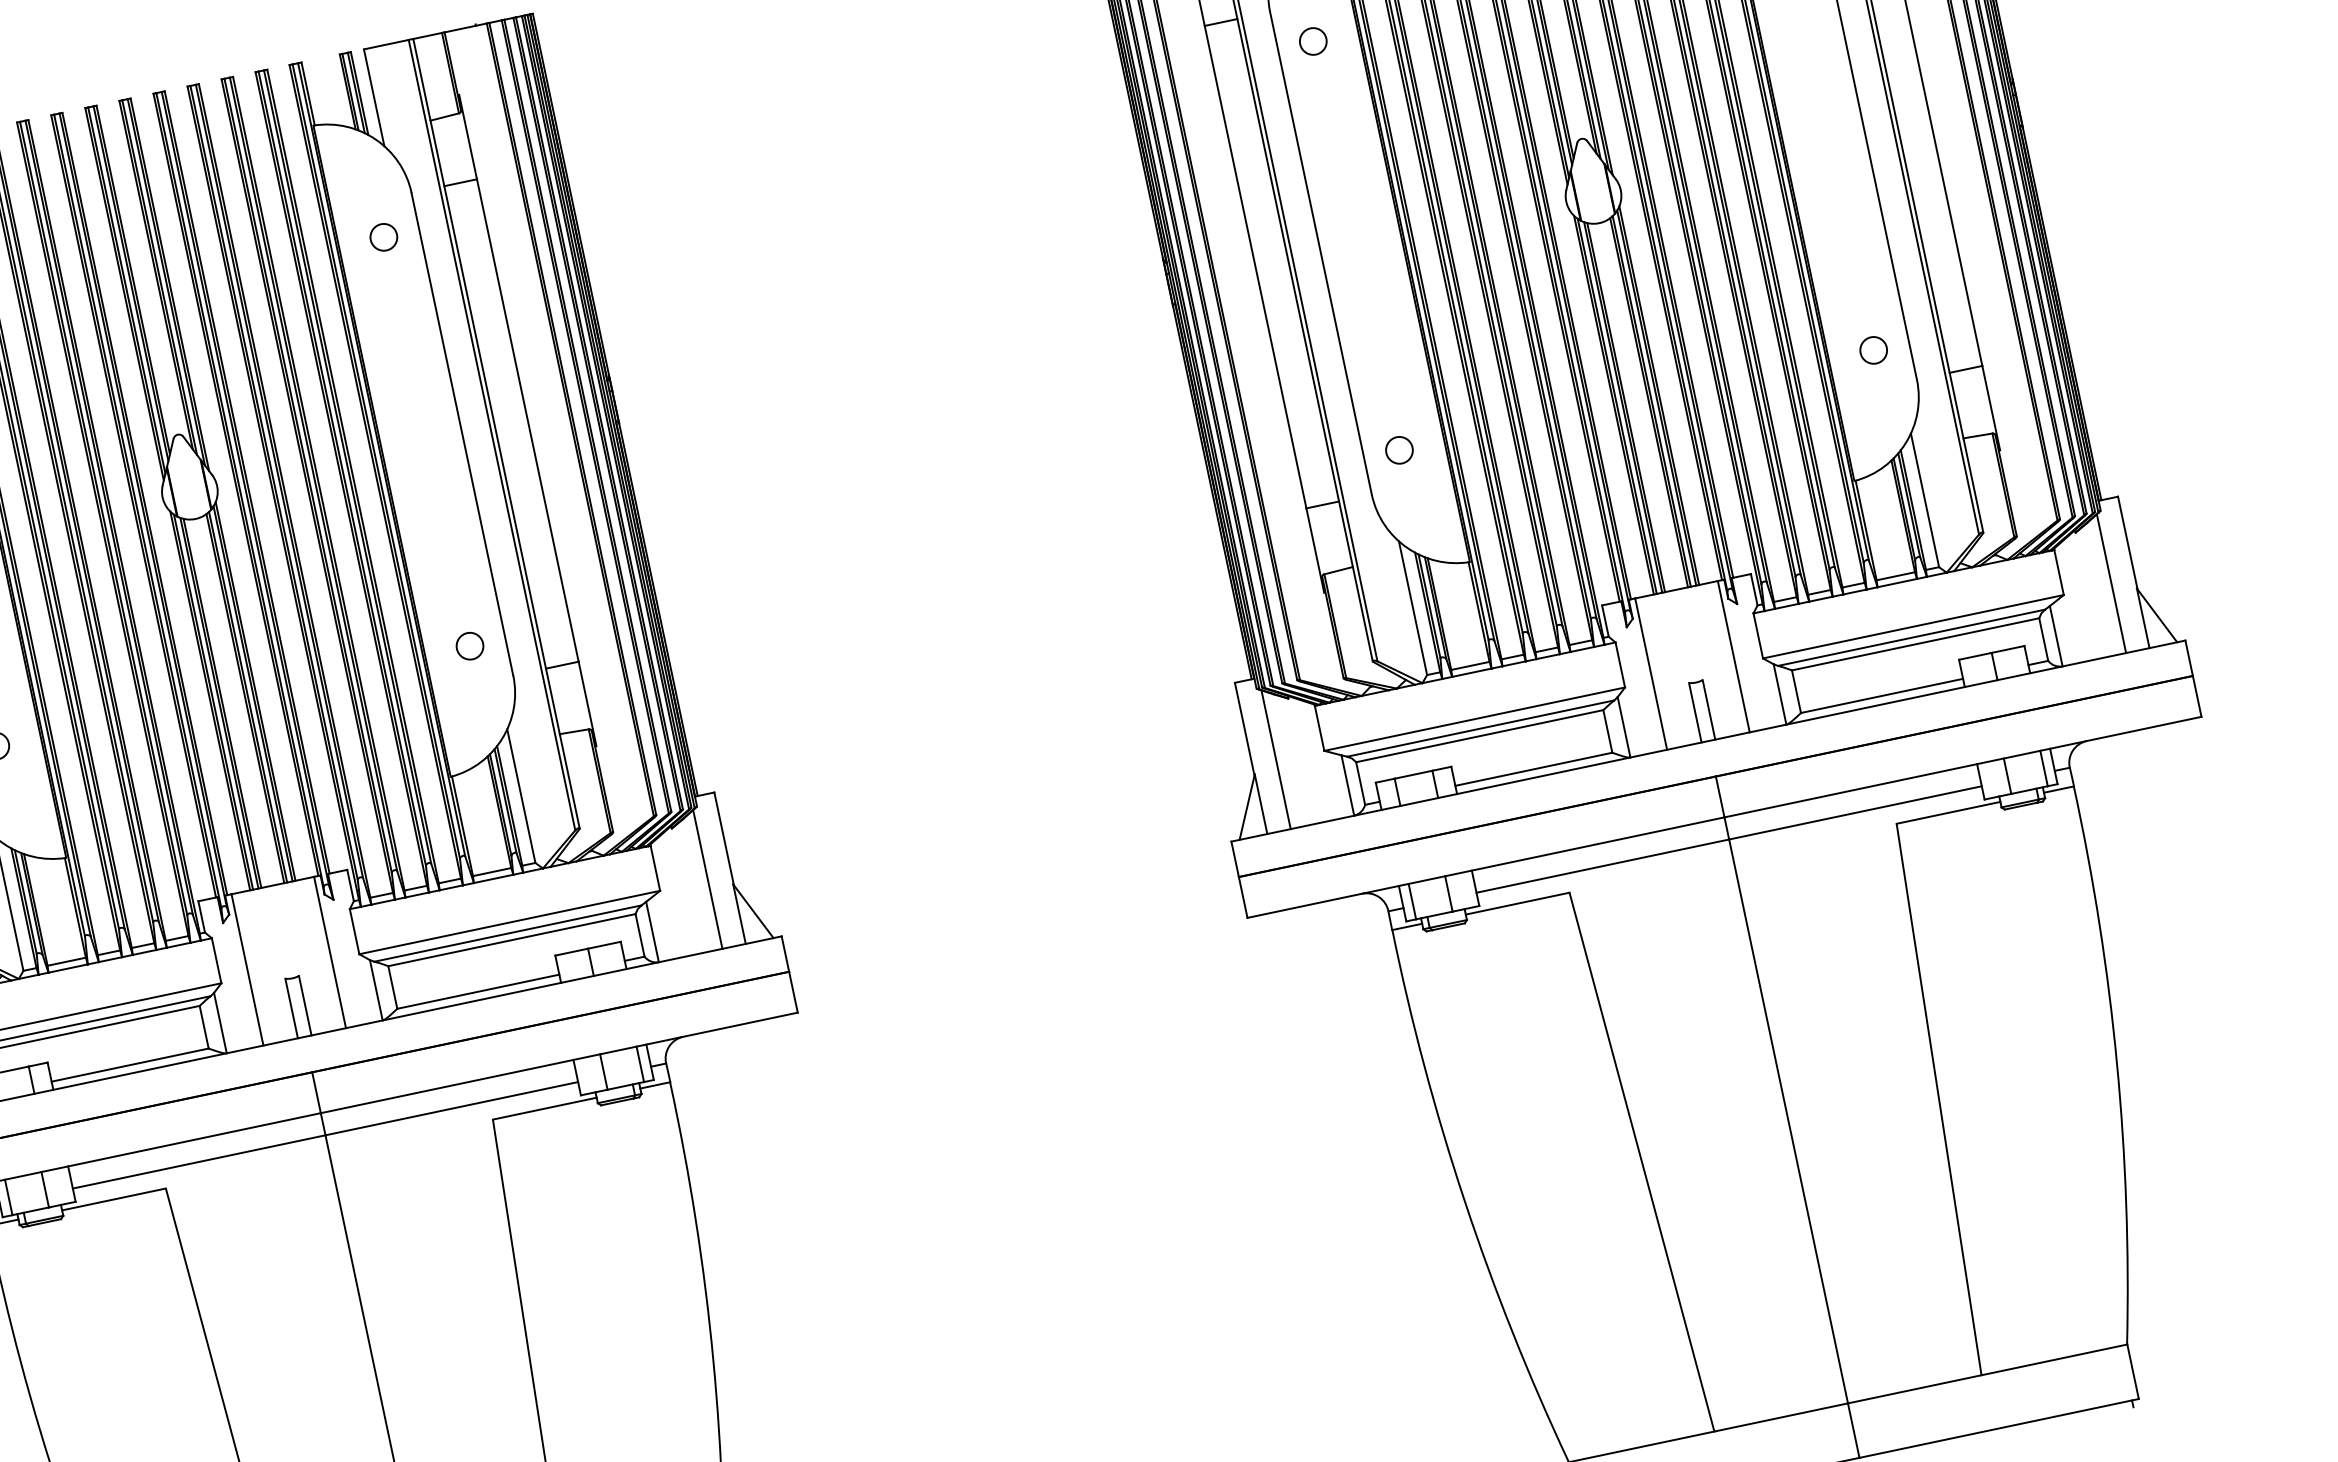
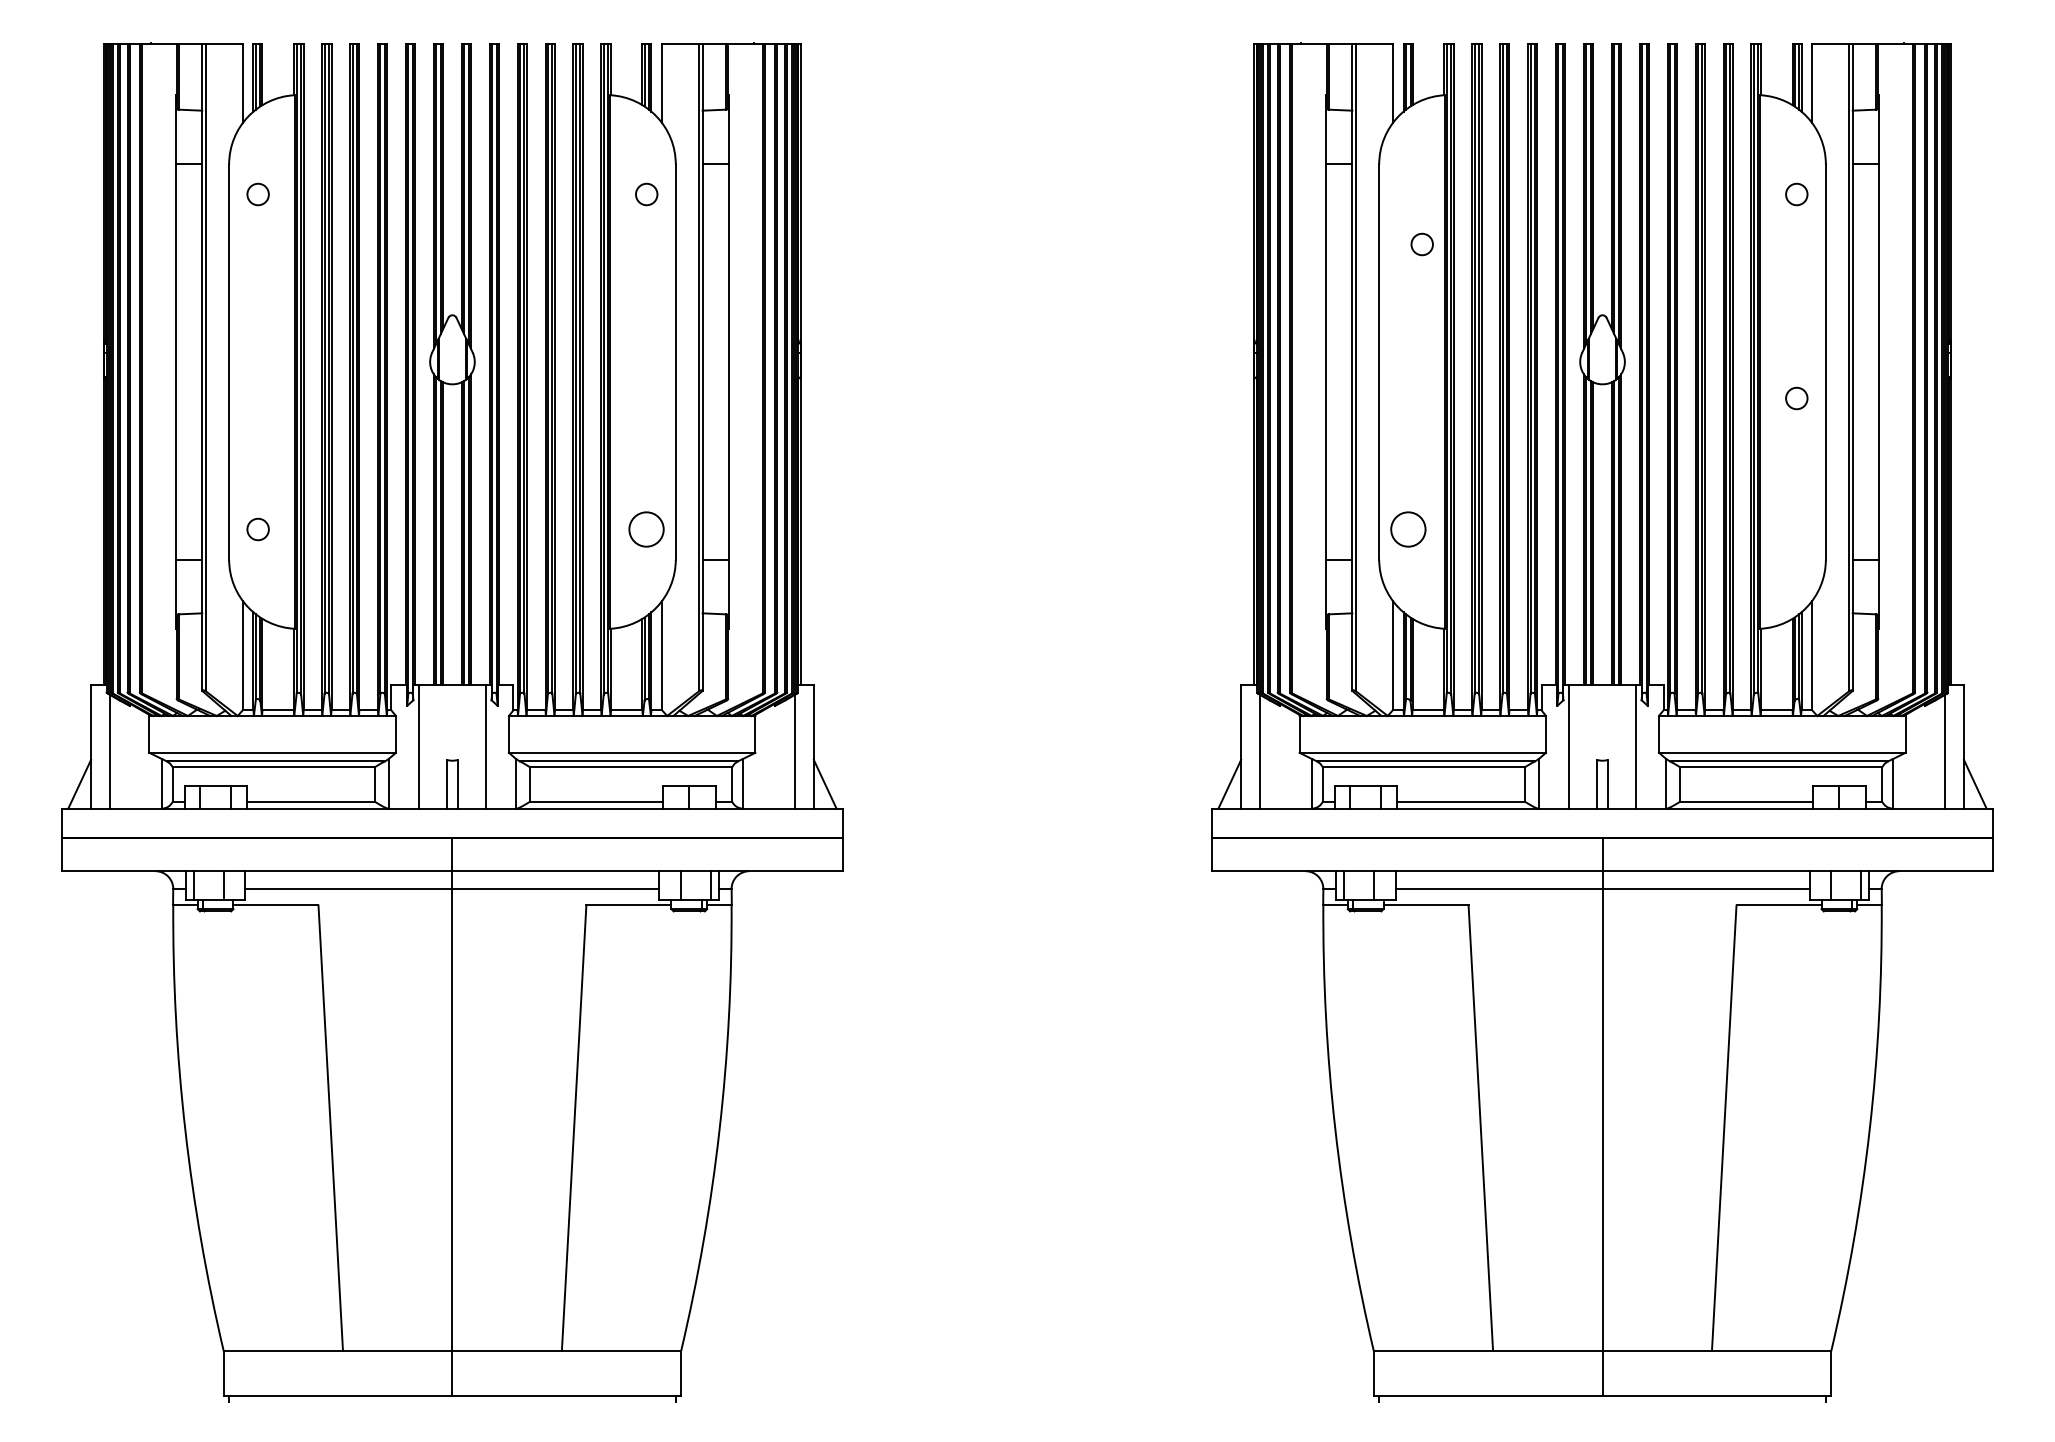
circle: (1312, 41) -> (1421, 244), moved
circle: (1873, 350) -> (1796, 398), moved
circle: (1398, 450) -> (1407, 529), size x1.6
circle: (469, 646) -> (646, 529), size x1.6

